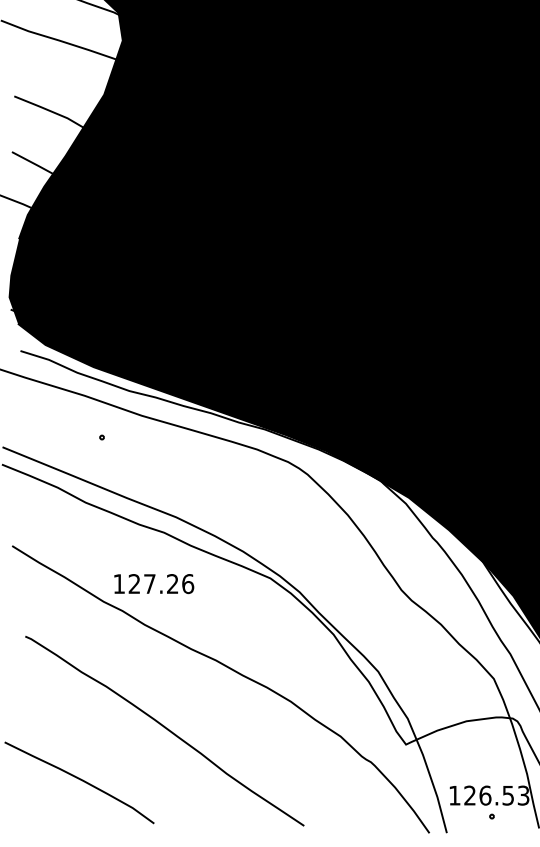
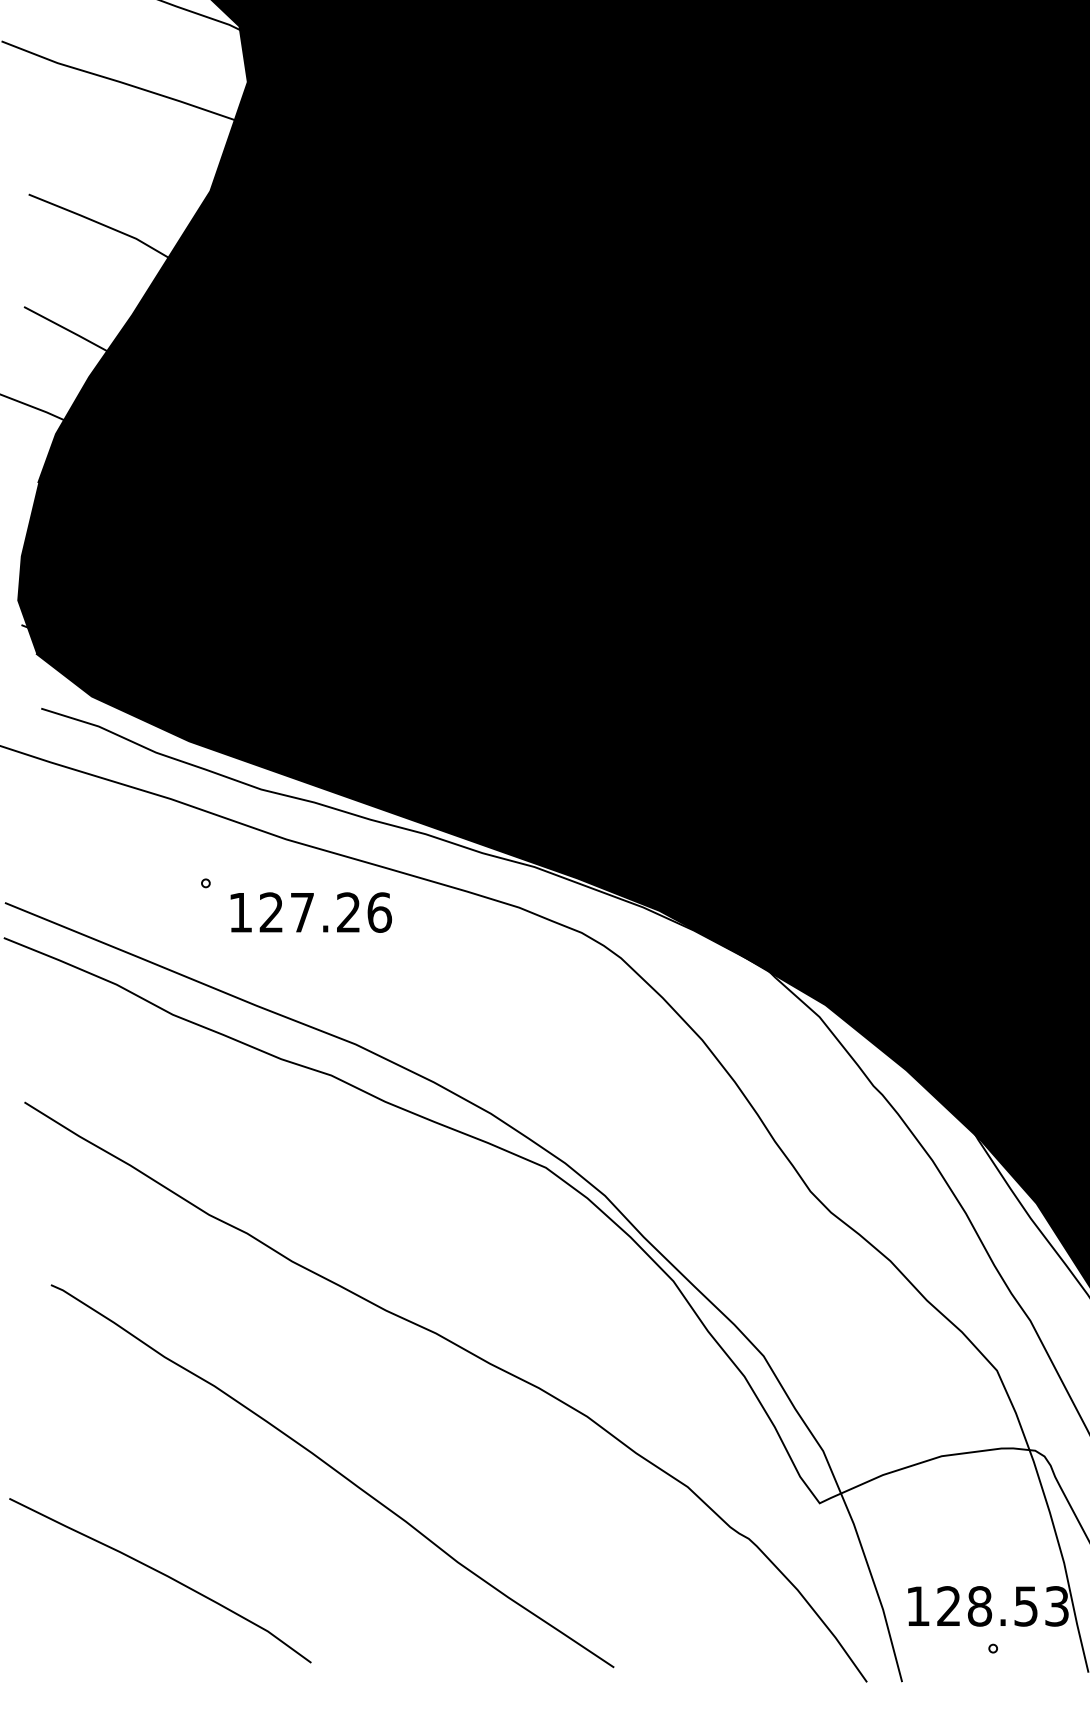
text: (154, 584) -> (311, 913), moved
text: (485, 795) -> (980, 1606), 126.53 -> 128.53

